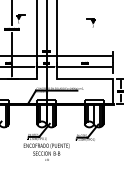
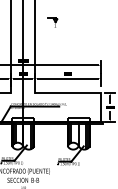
part: (90, 22) -> (52, 22), moved

